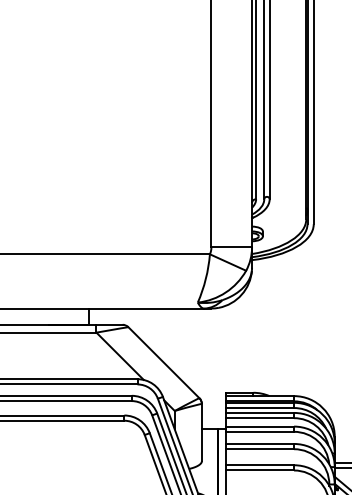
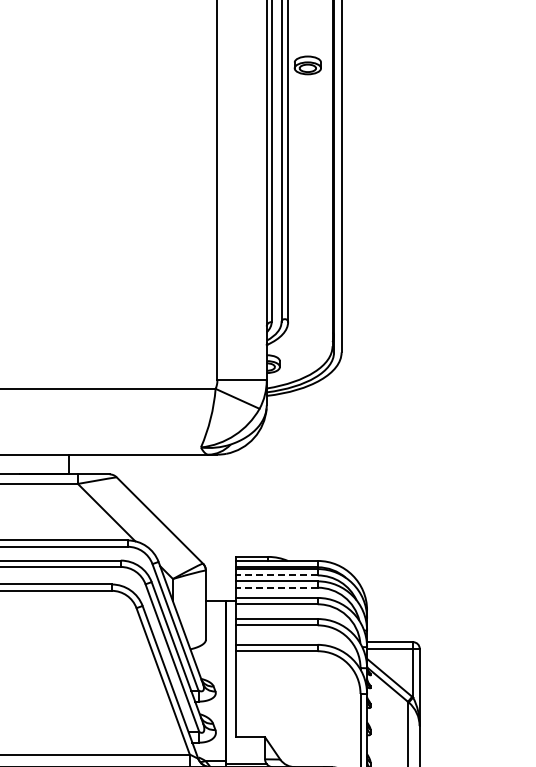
line: (260, 408) -> (276, 575), solid -> dashed
line: (260, 417) -> (276, 587), solid -> dashed

